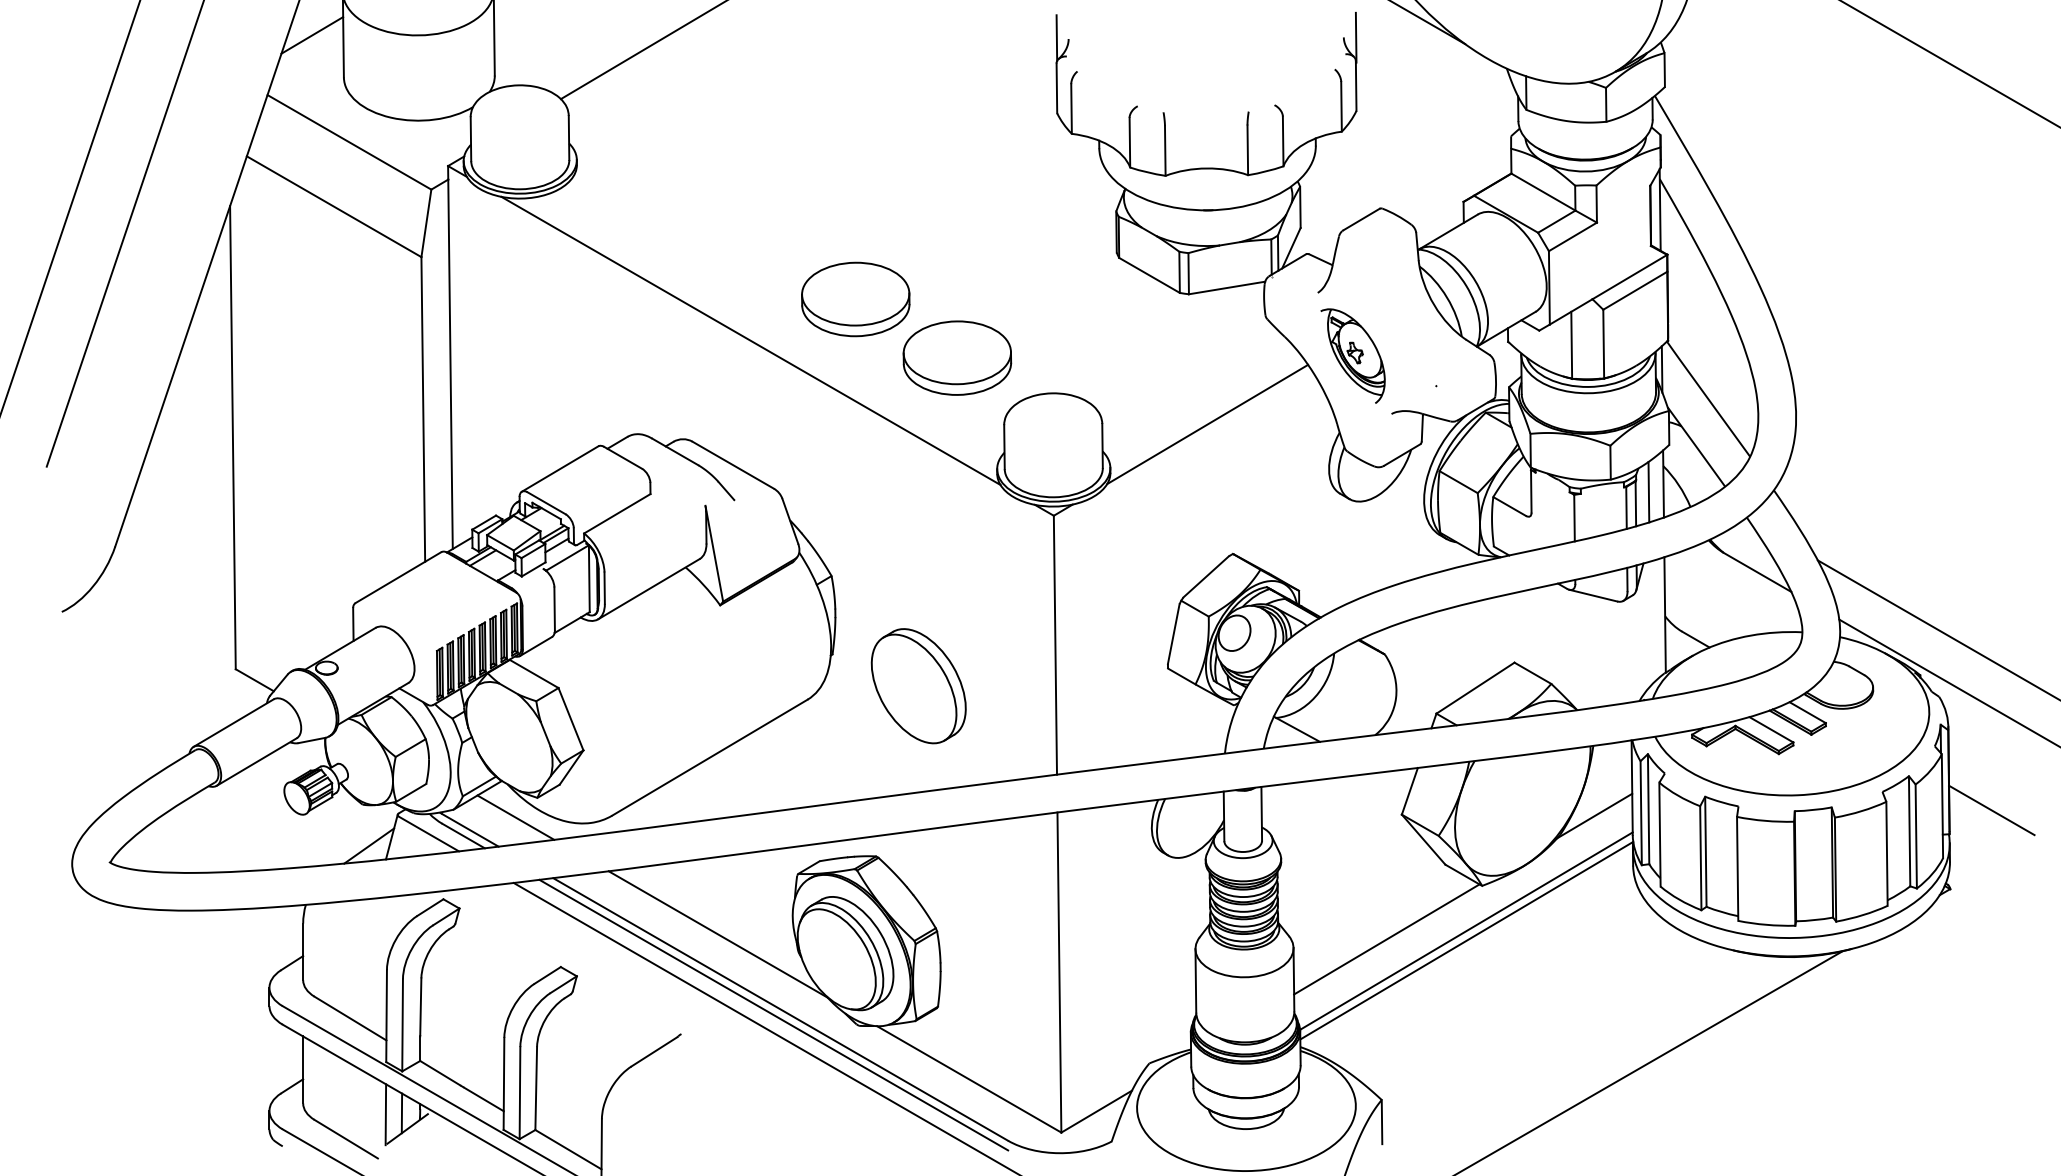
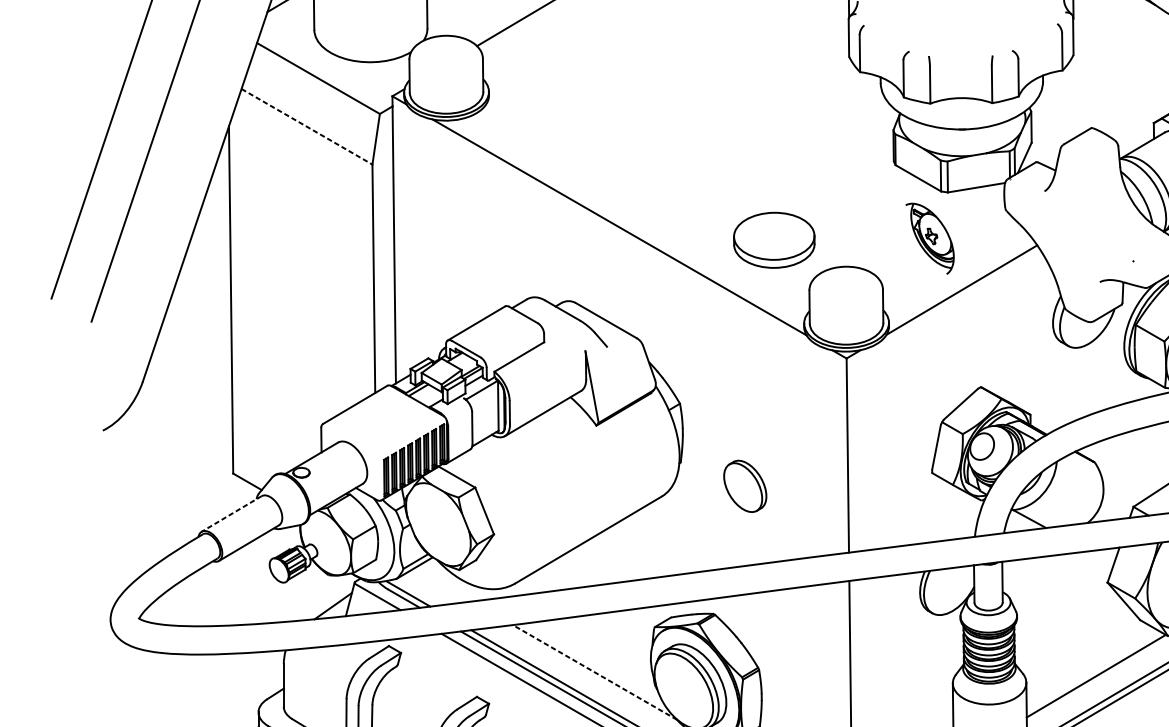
line: (334, 206) -> (307, 126), solid -> dashed
part: (855, 299) -> (697, 196), removed
part: (1352, 355) -> (929, 238), moved
part: (918, 686) -> (745, 486), size x0.6
line: (233, 723) -> (231, 514), solid -> dashed
line: (515, 817) -> (442, 584), removed
line: (717, 934) -> (594, 672), solid -> dashed

